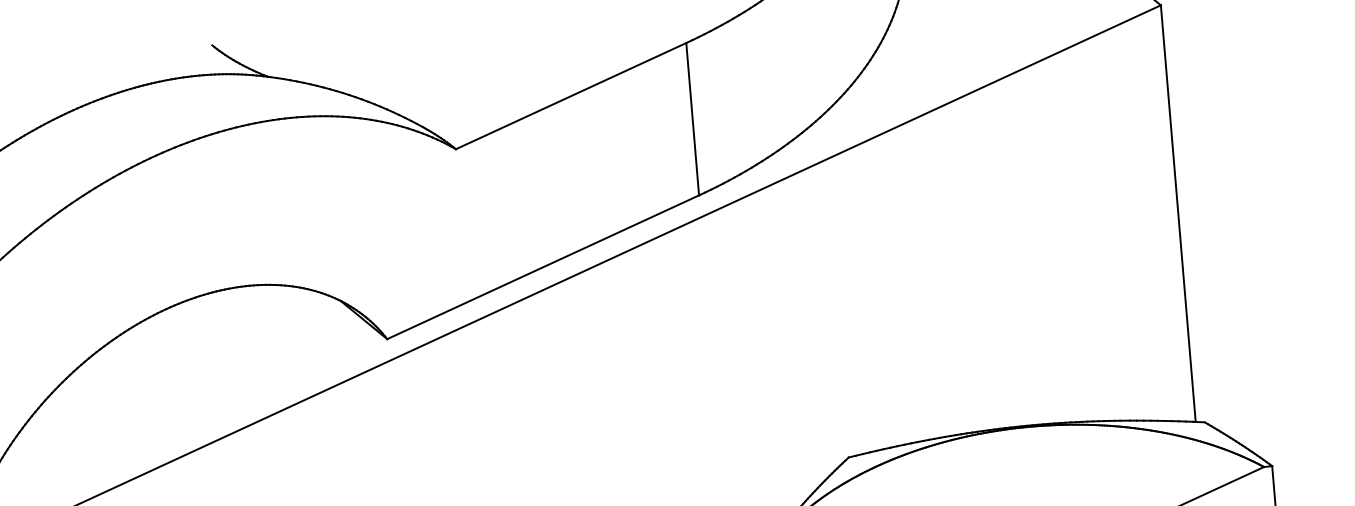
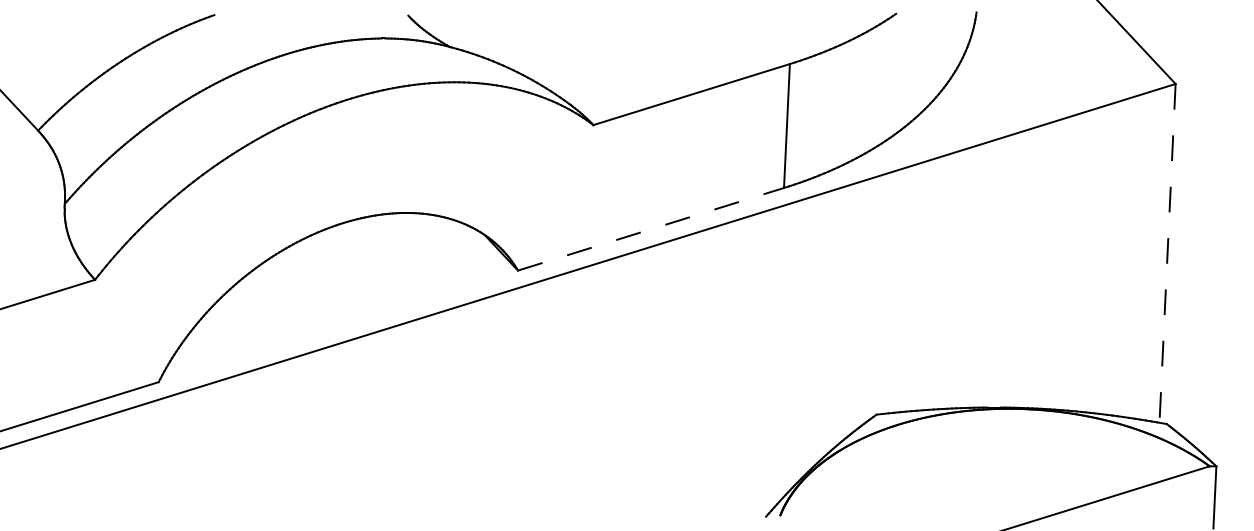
line: (1178, 213) -> (1167, 253), solid -> dashed
line: (543, 267) -> (651, 229), solid -> dashed

